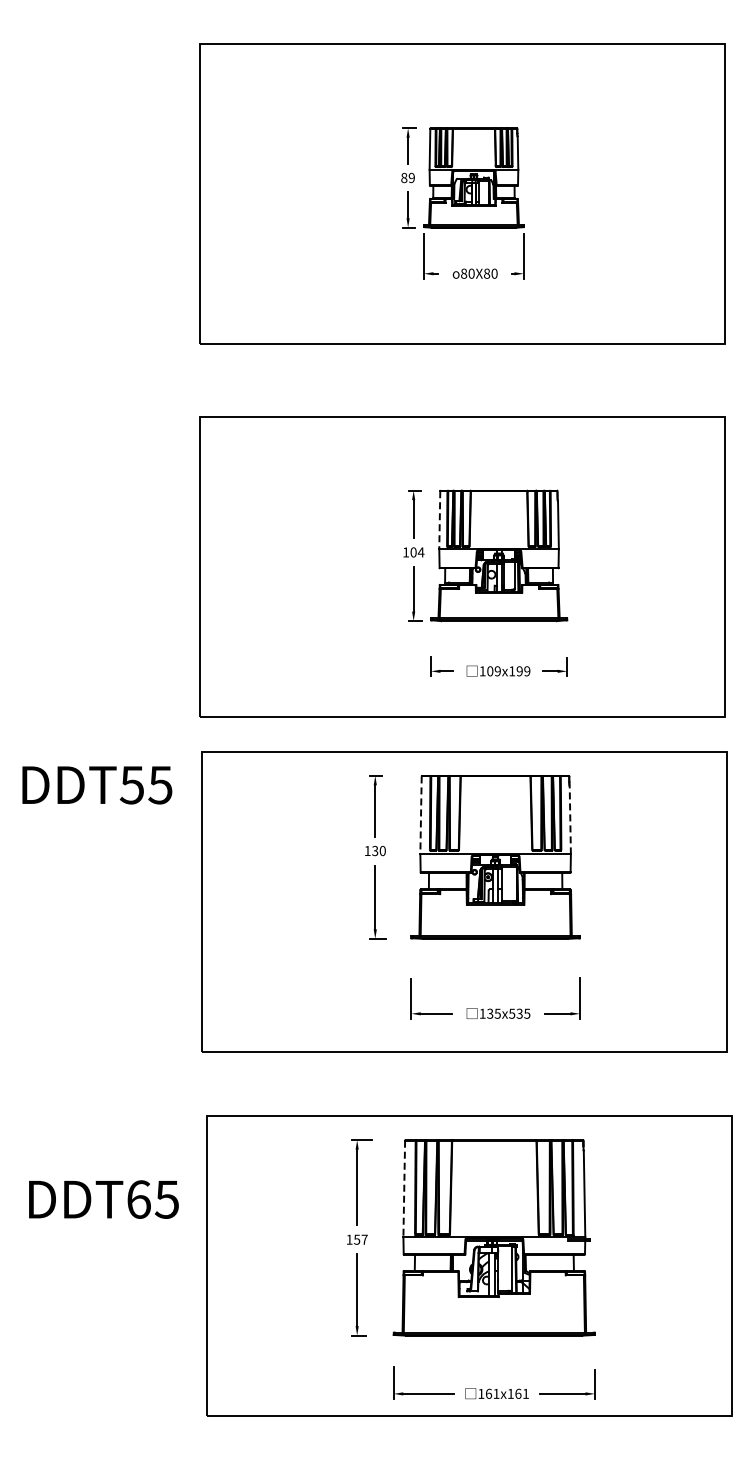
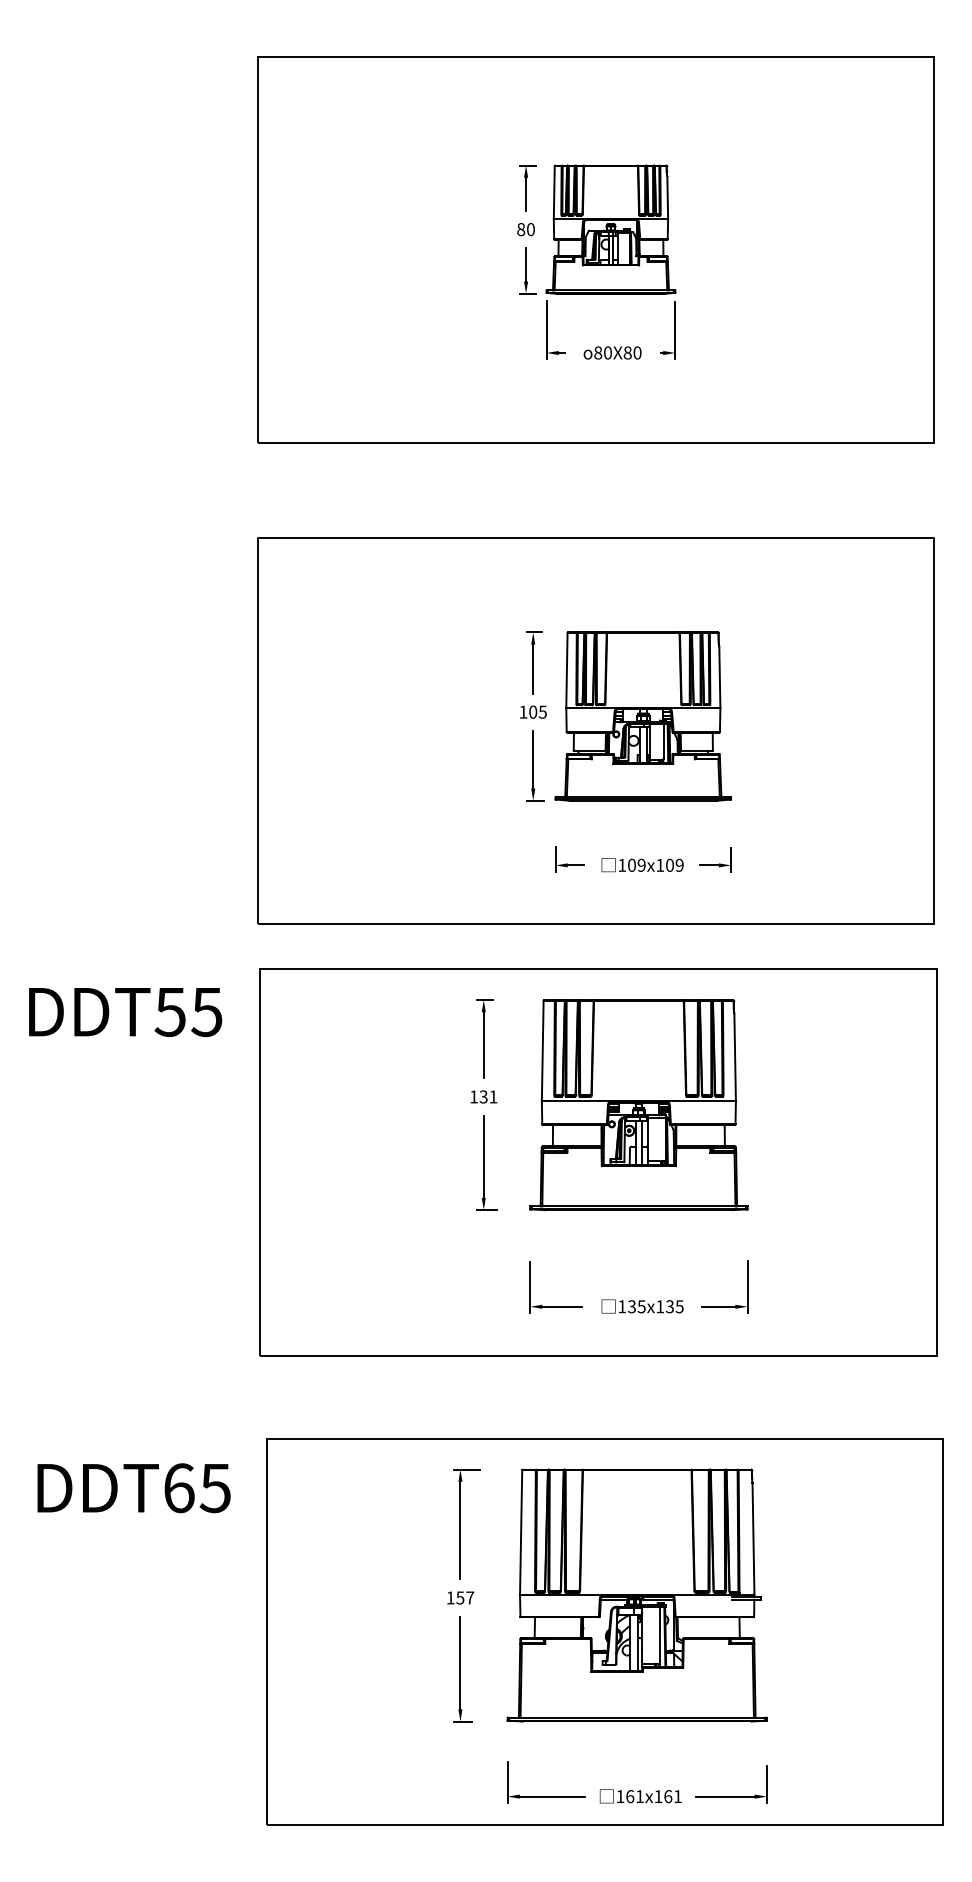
text: (411, 177) -> (530, 228), 89 -> 80
line: (439, 520) -> (566, 670), dashed -> solid
text: (420, 552) -> (542, 712), 104 -> 105
text: (519, 671) -> (669, 865), 109x199 -> 109x109
line: (421, 815) -> (543, 1051), dashed -> solid
line: (570, 820) -> (735, 1057), dashed -> solid
text: (382, 850) -> (493, 1096), 130 -> 131
text: (512, 1013) -> (660, 1306), 135x535 -> 135x135
line: (404, 1189) -> (521, 1533), dashed -> solid
text: (103, 1199) -> (133, 1488), moved

